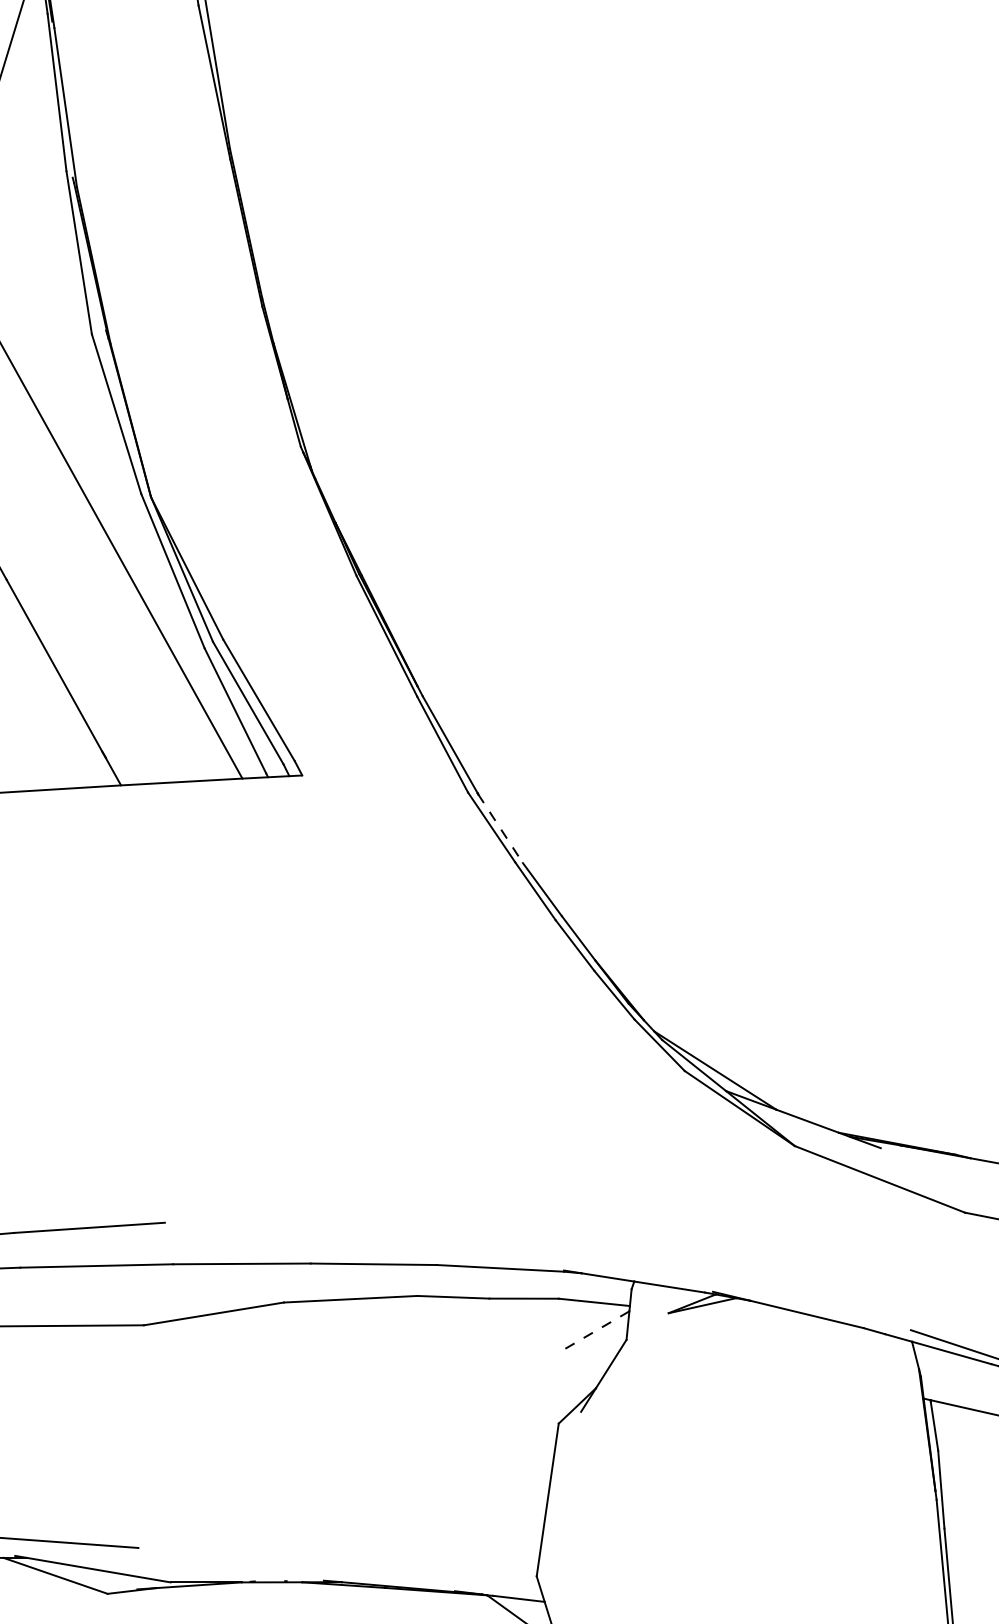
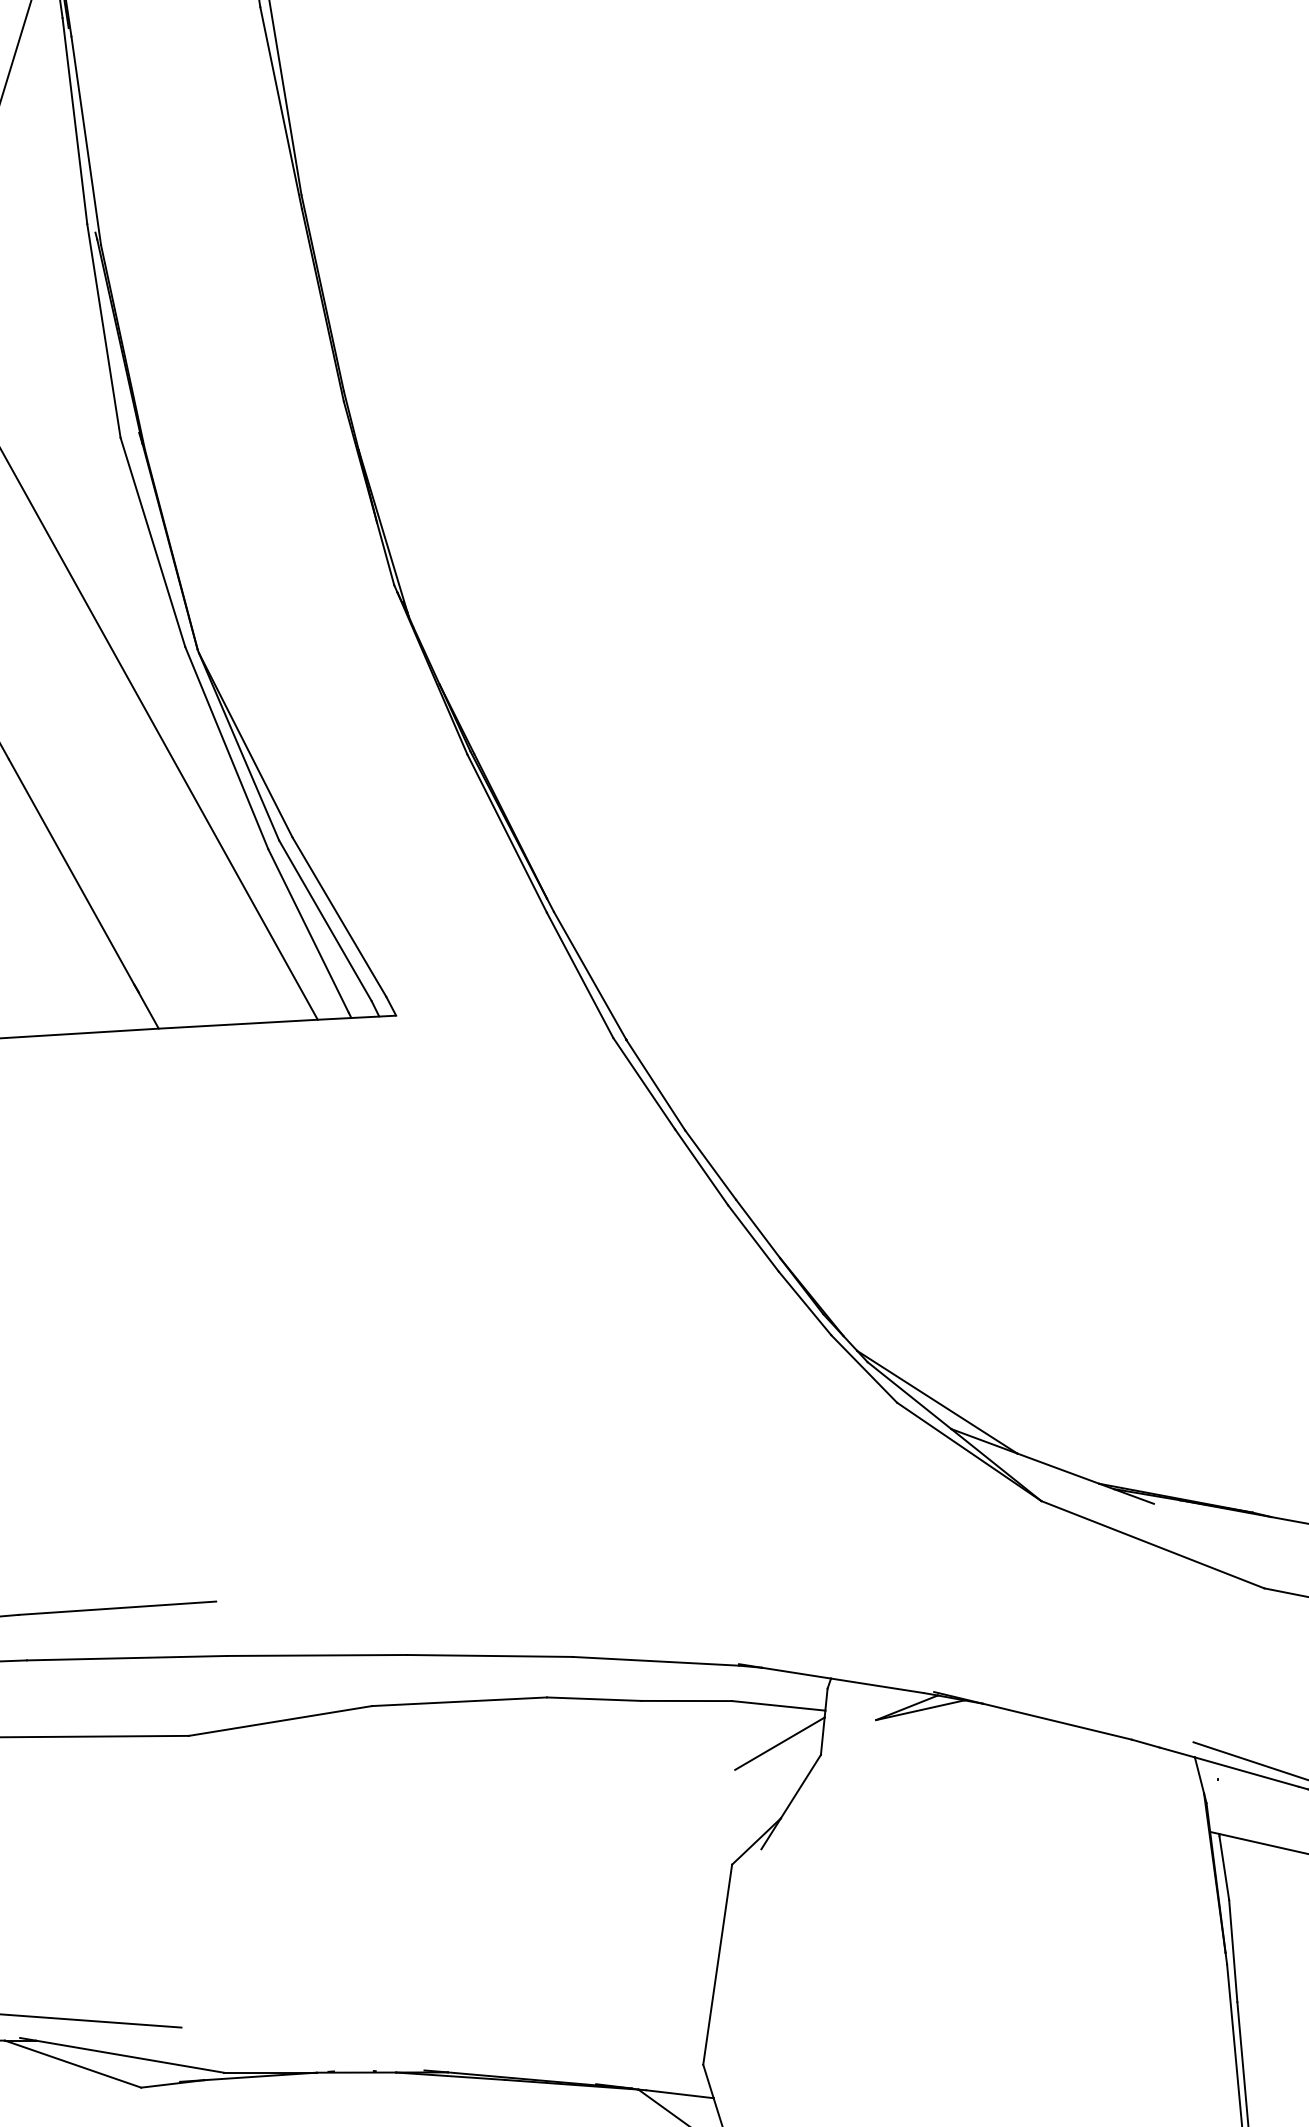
line: (500, 828) -> (655, 1085), dashed -> solid
line: (594, 1331) -> (779, 1743), dashed -> solid

